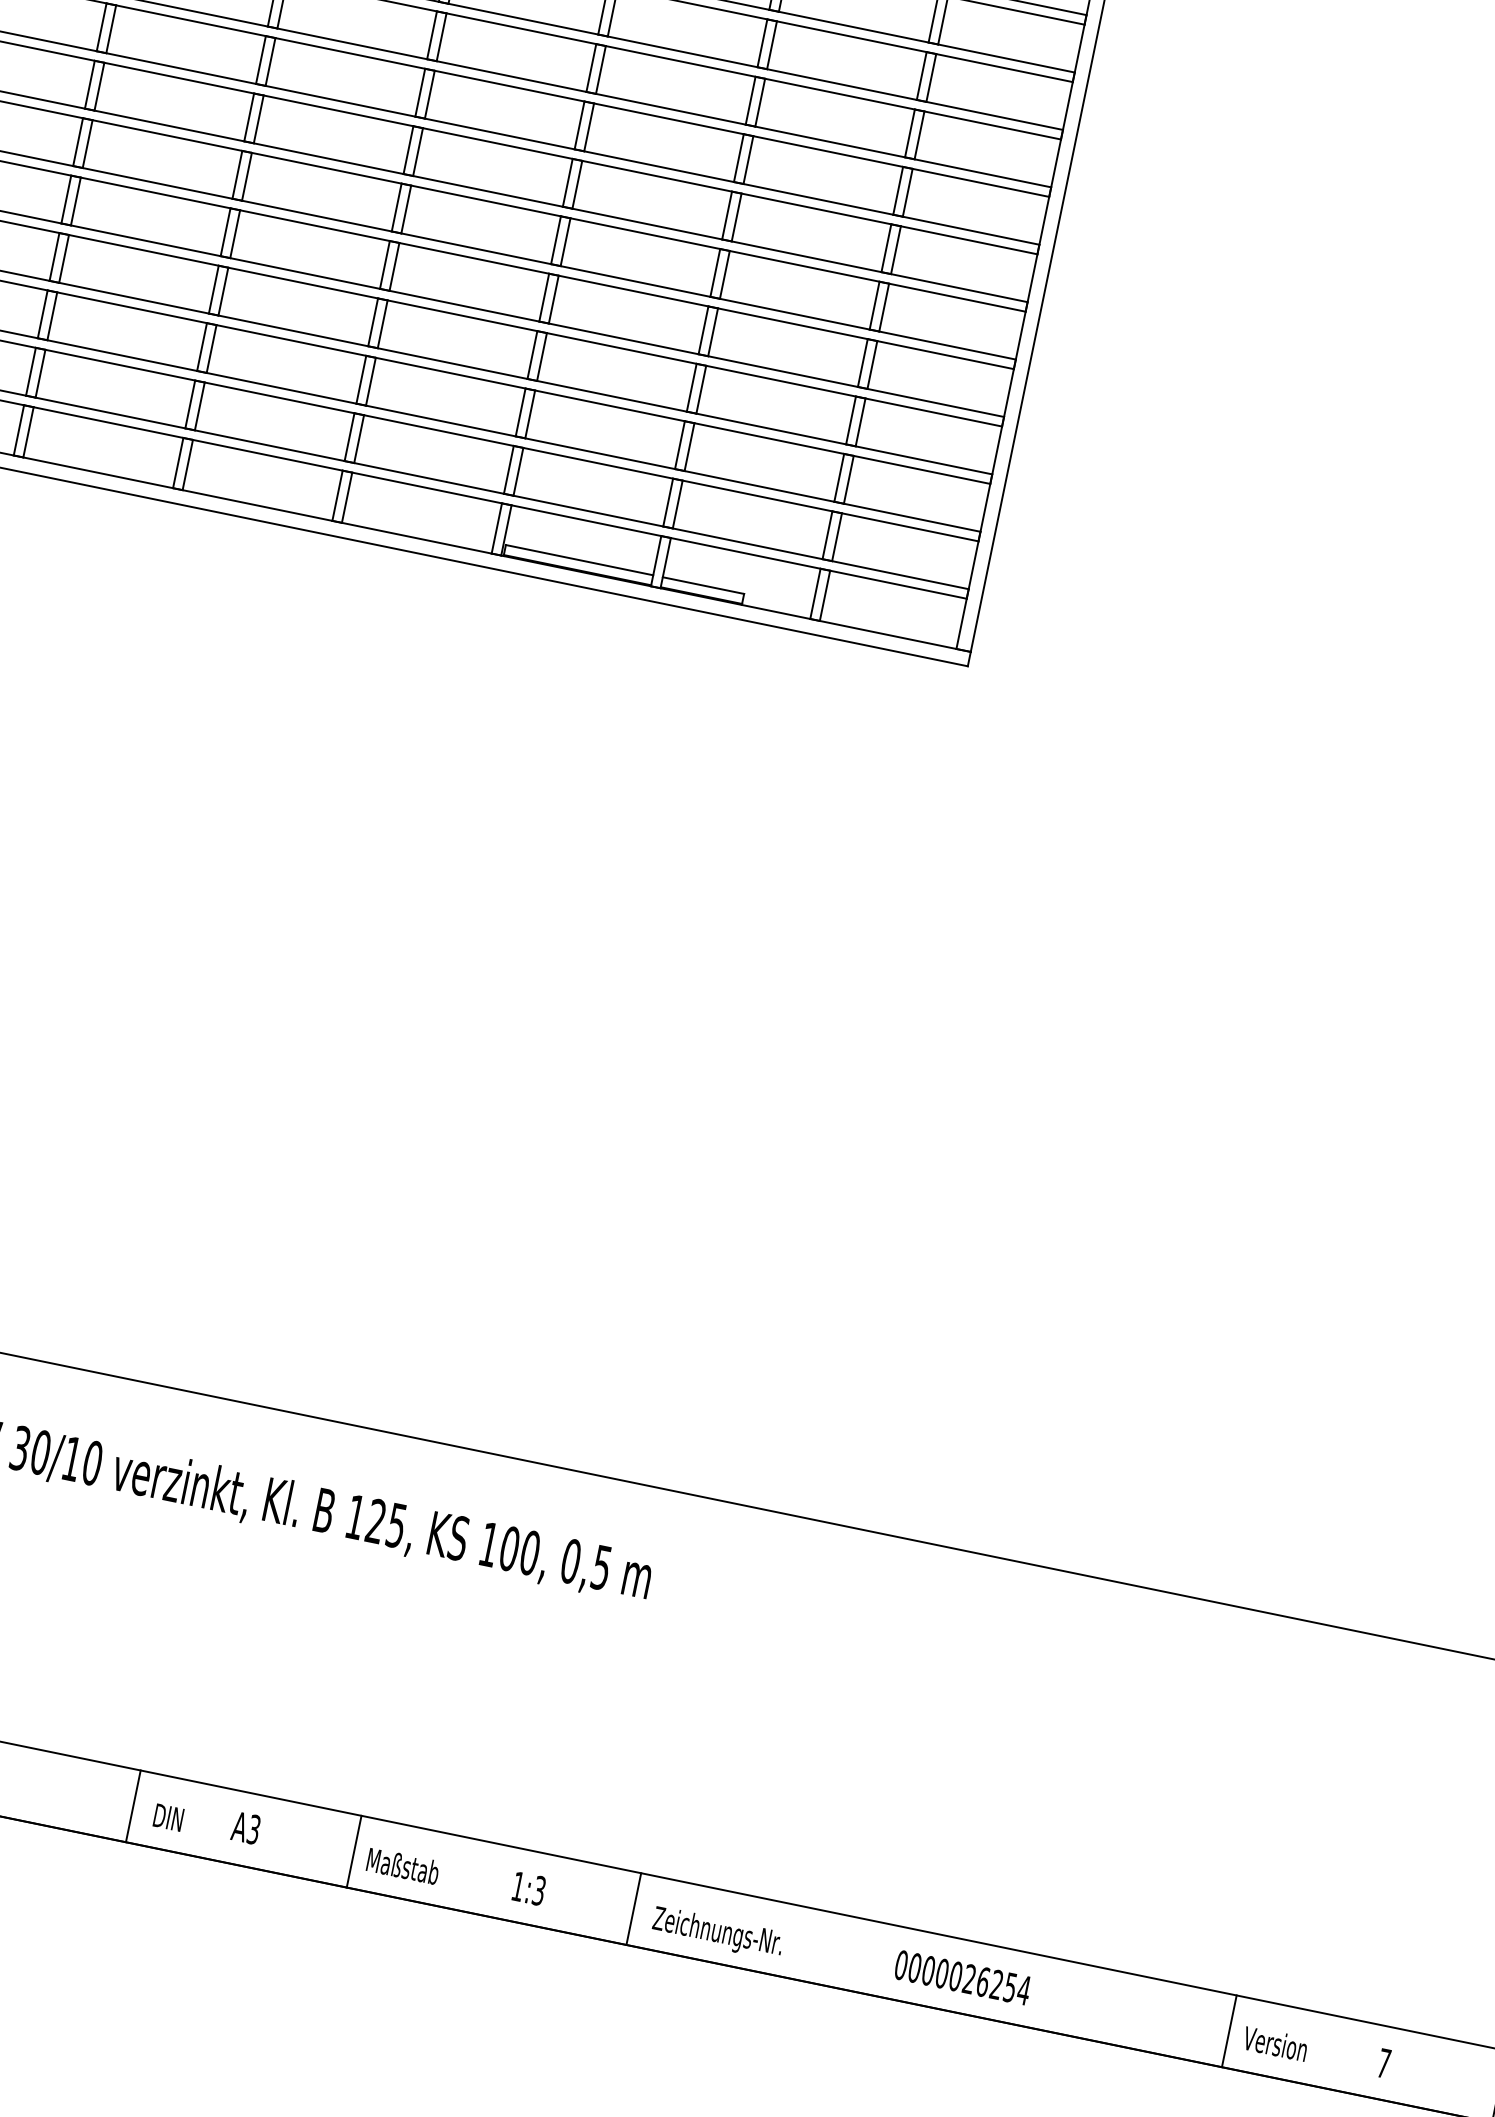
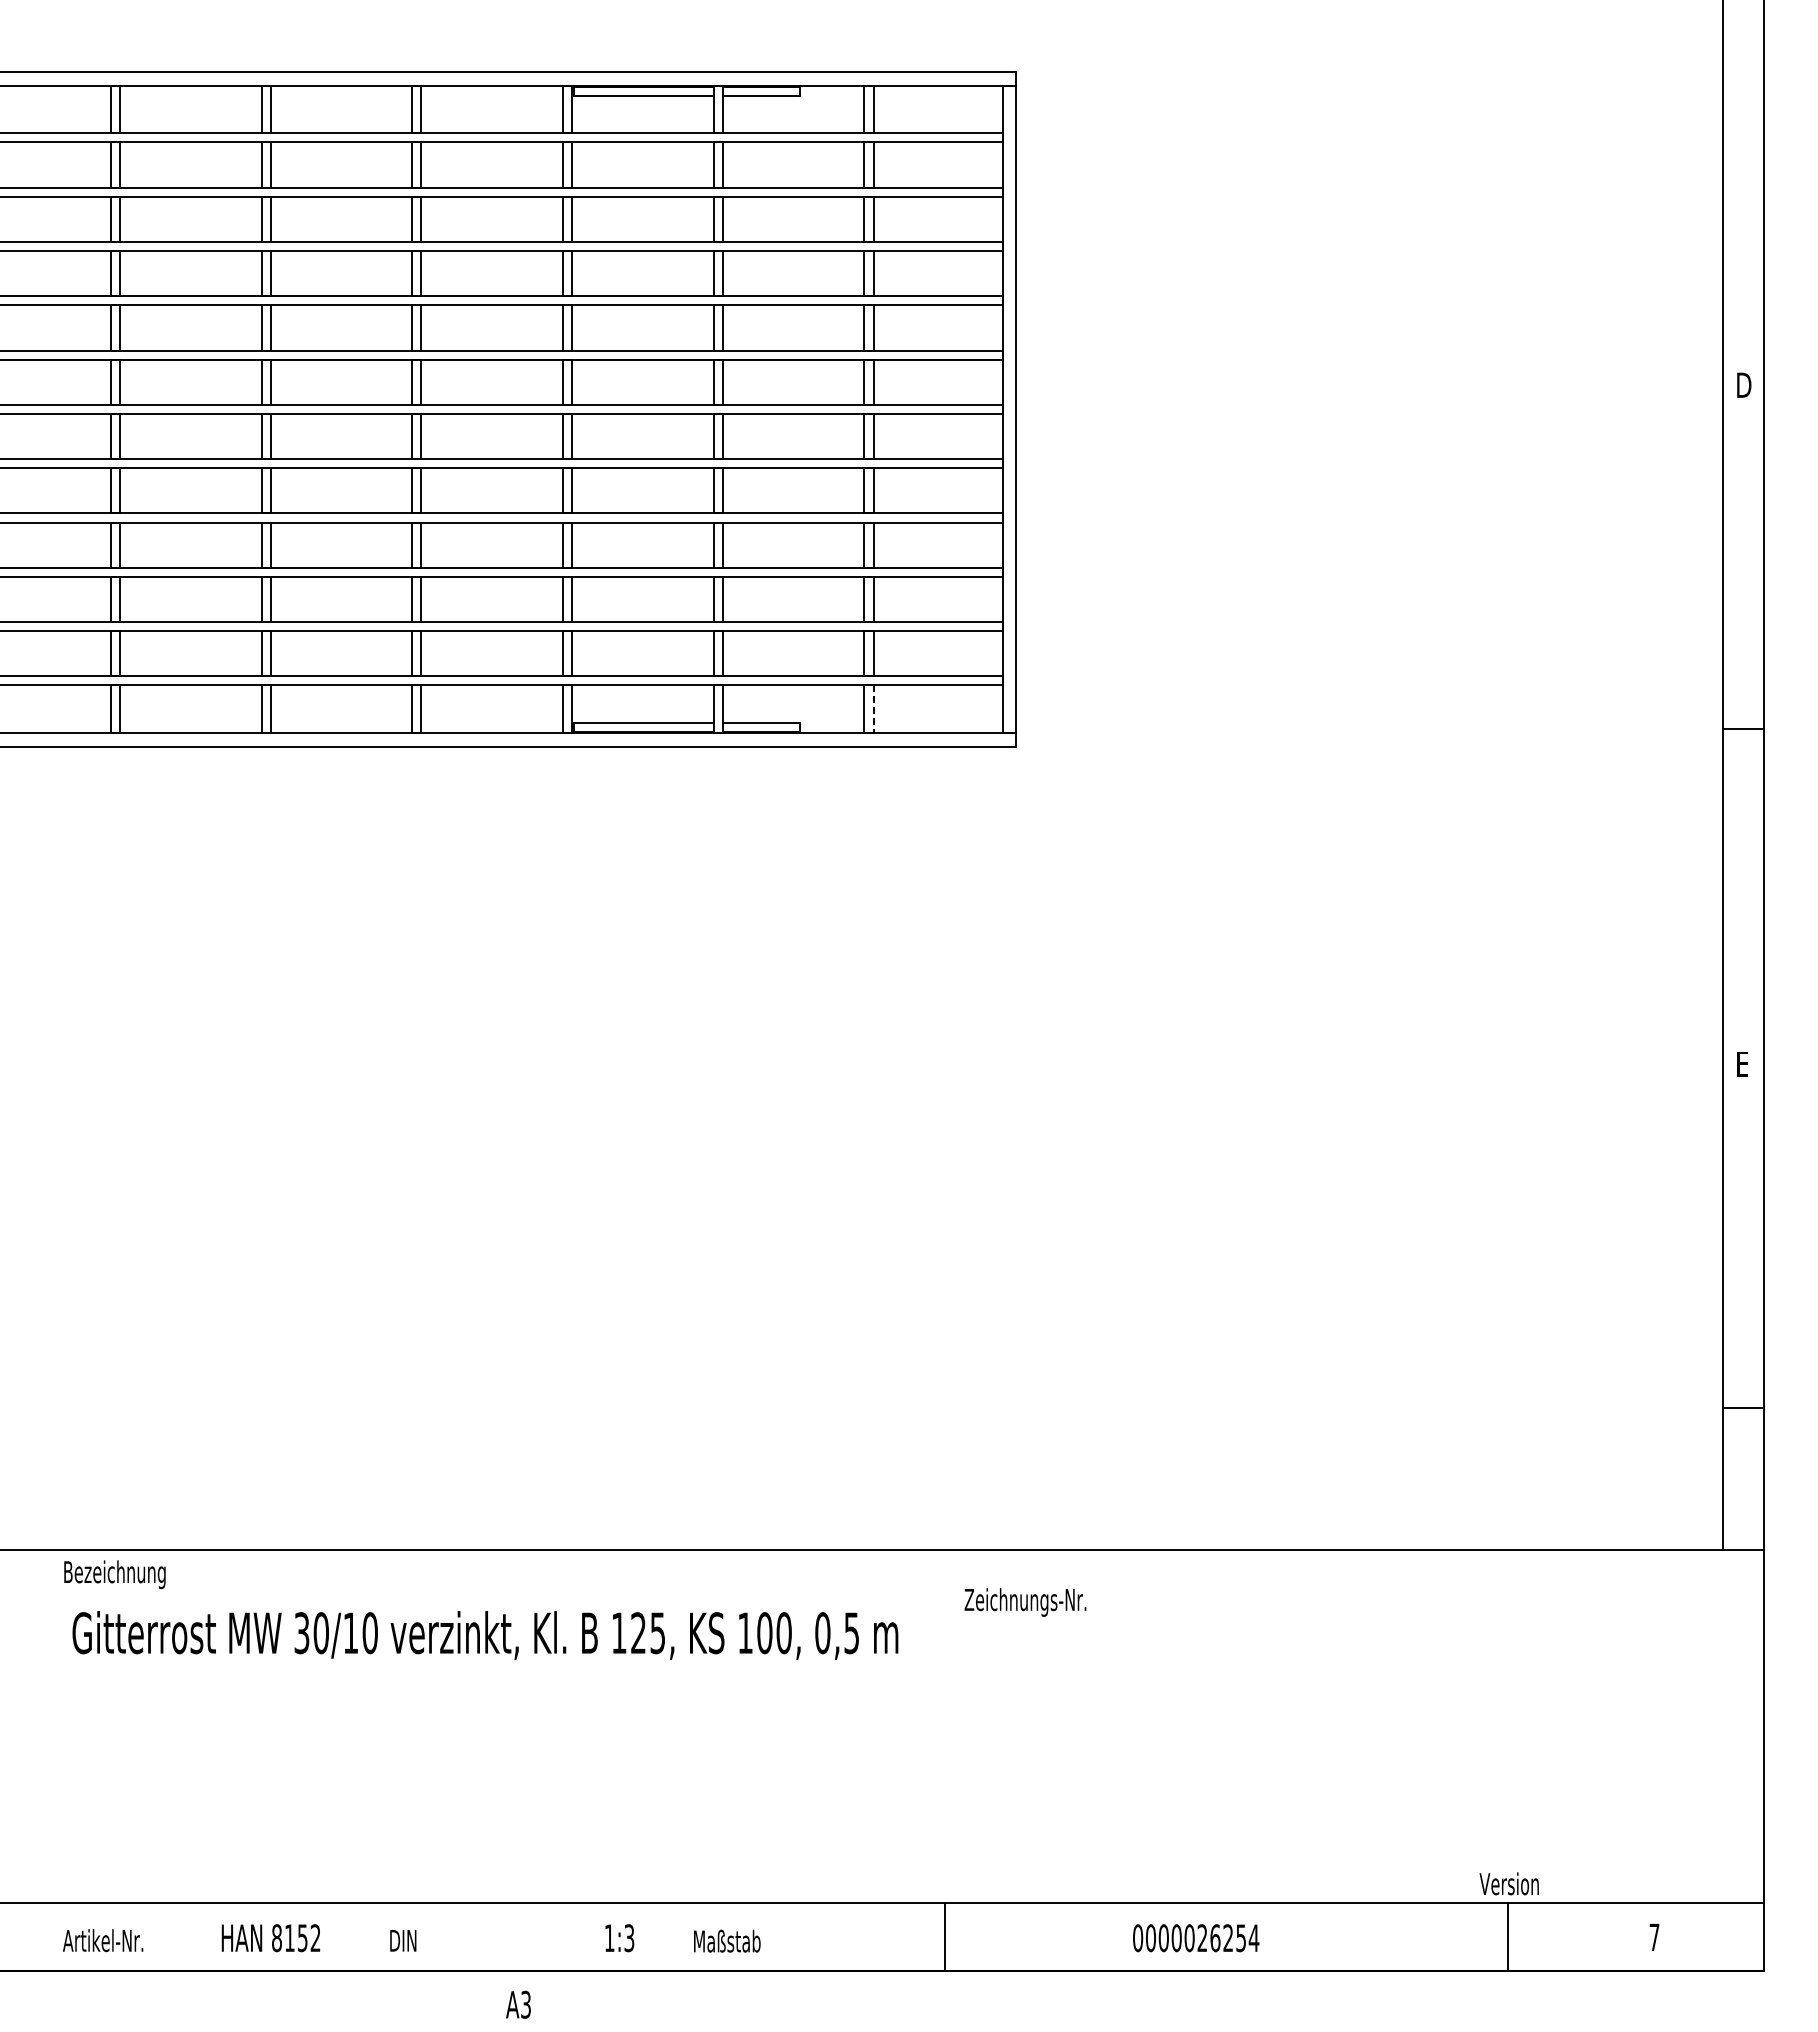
line: (824, 596) -> (873, 709), solid -> dashed
line: (133, 1806) -> (471, 1937), removed
text: (168, 1817) -> (403, 1940), moved
text: (246, 1827) -> (518, 2004), moved
line: (354, 1852) -> (680, 1937), removed
text: (528, 1889) -> (619, 1938), moved
text: (717, 1933) -> (1025, 1602), moved
text: (963, 1978) -> (1196, 1938), moved
text: (1274, 2043) -> (1508, 1883), moved

